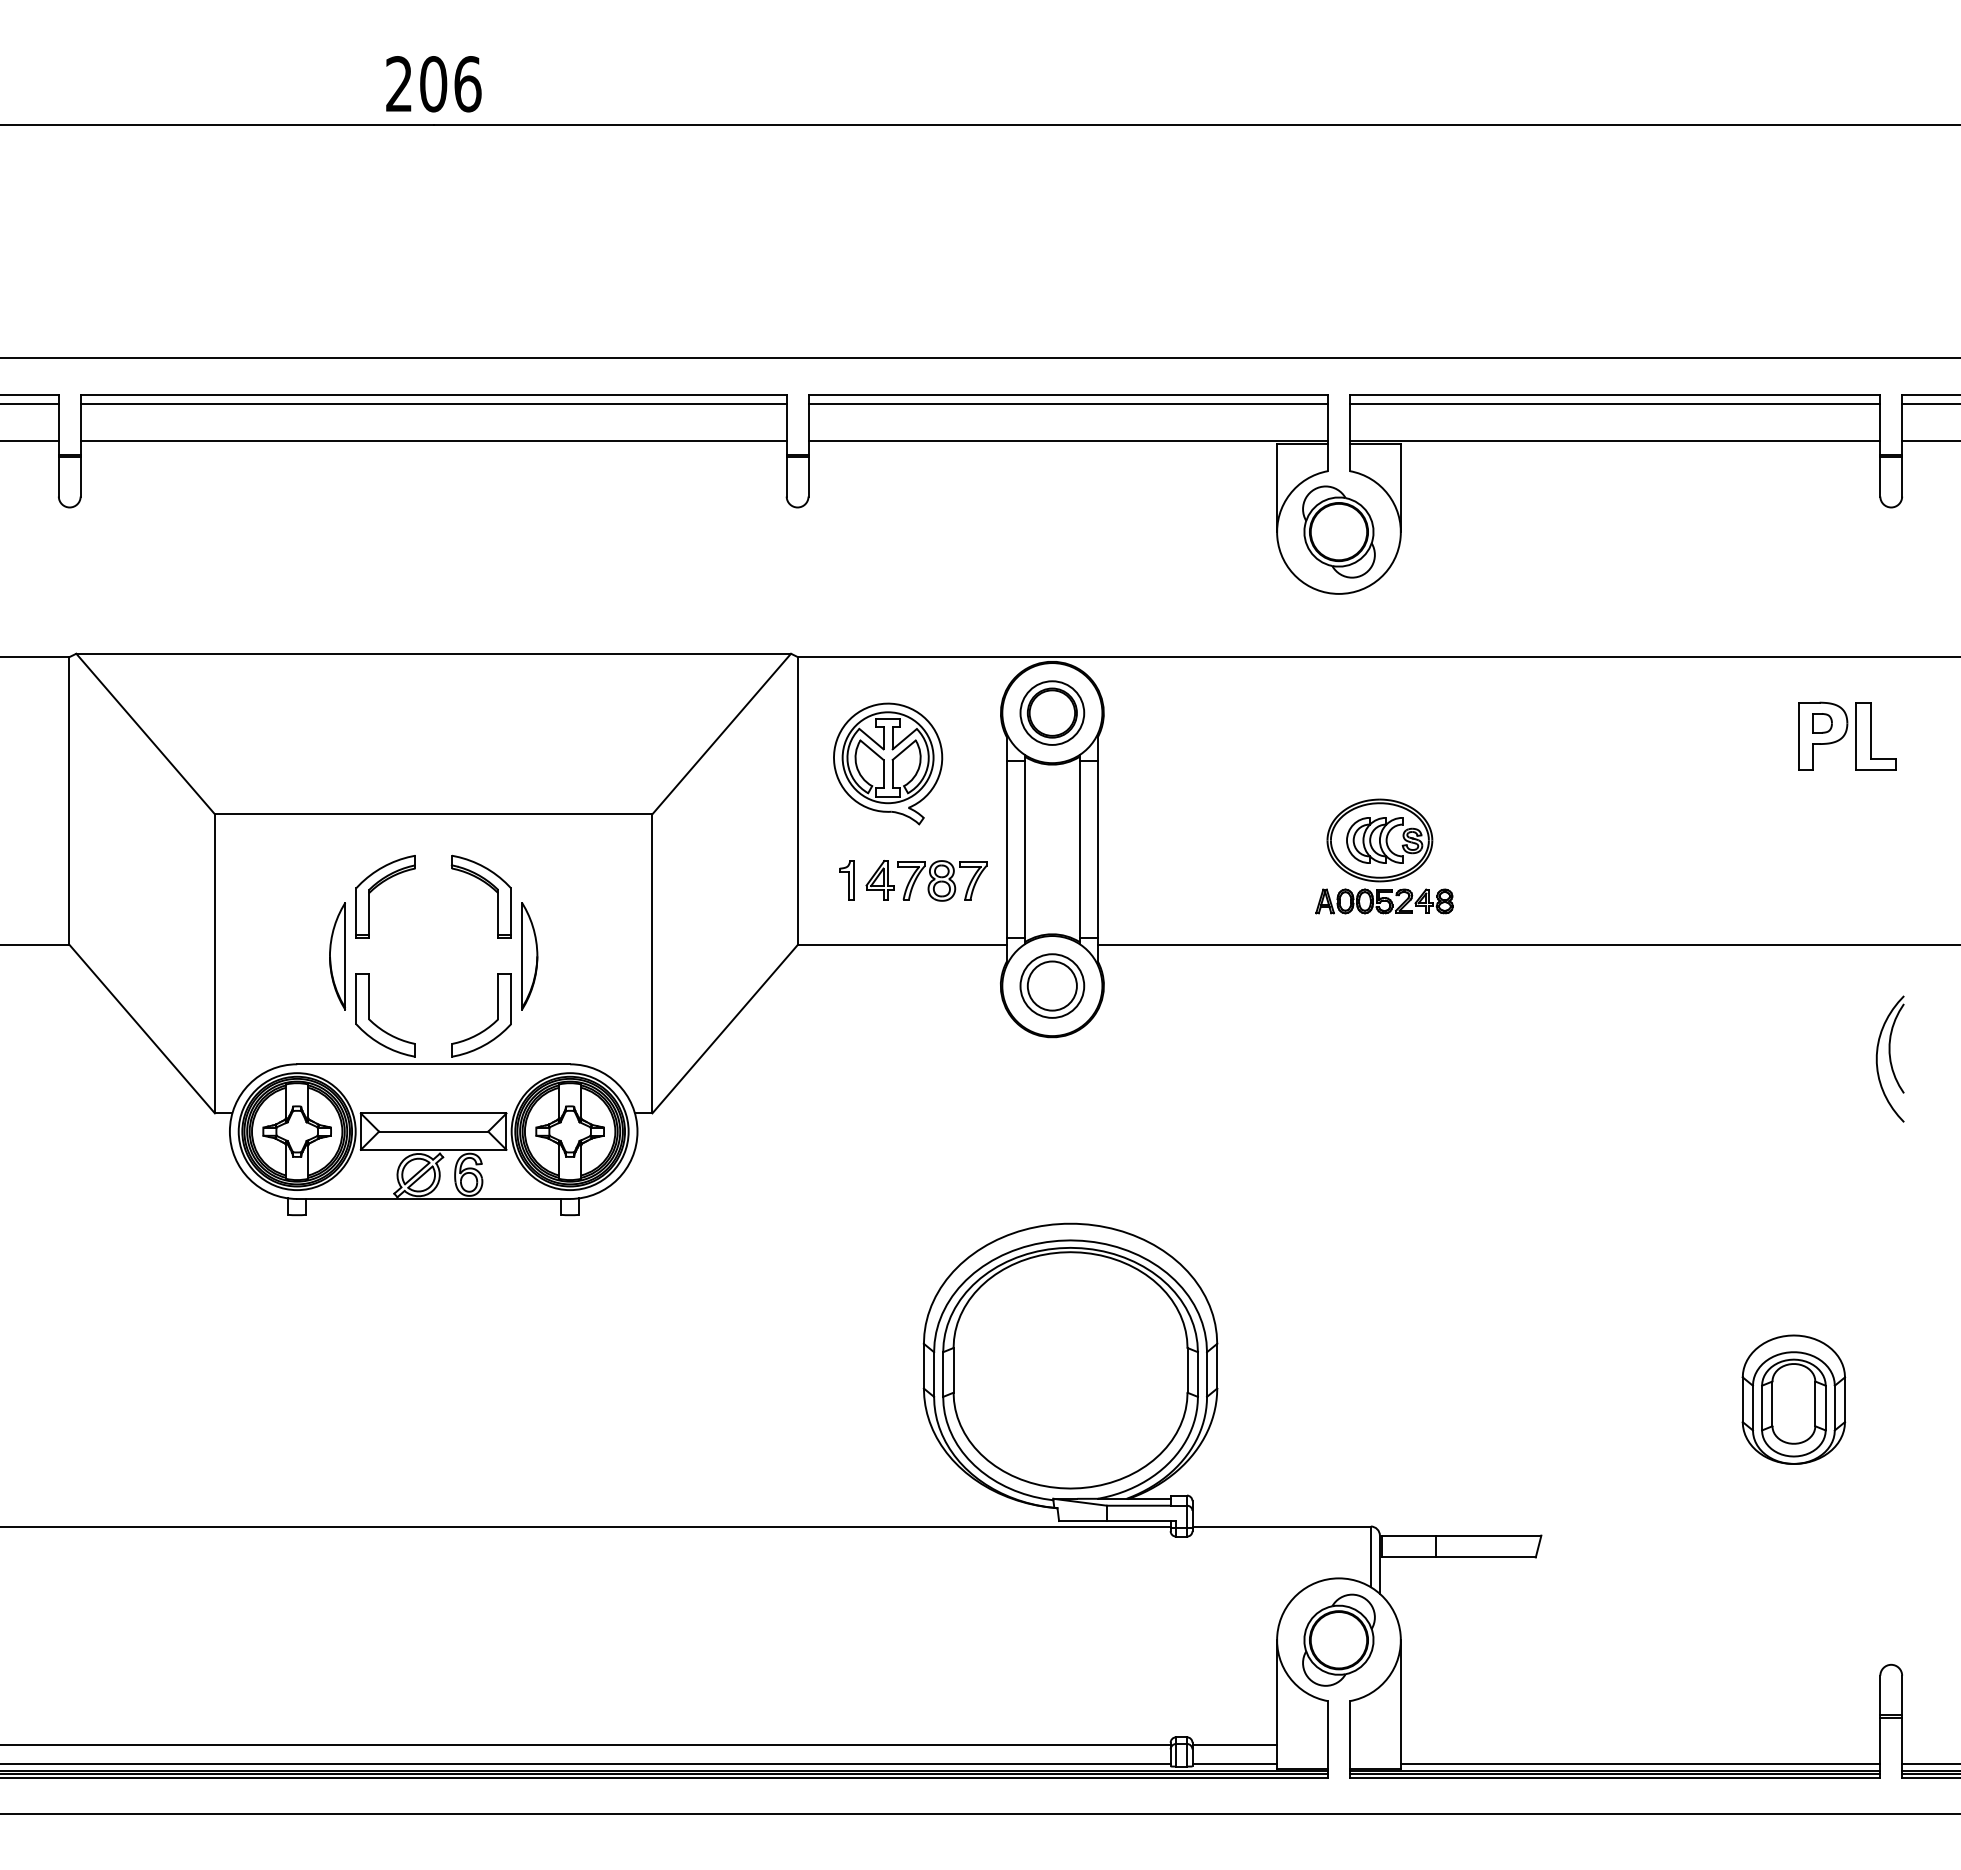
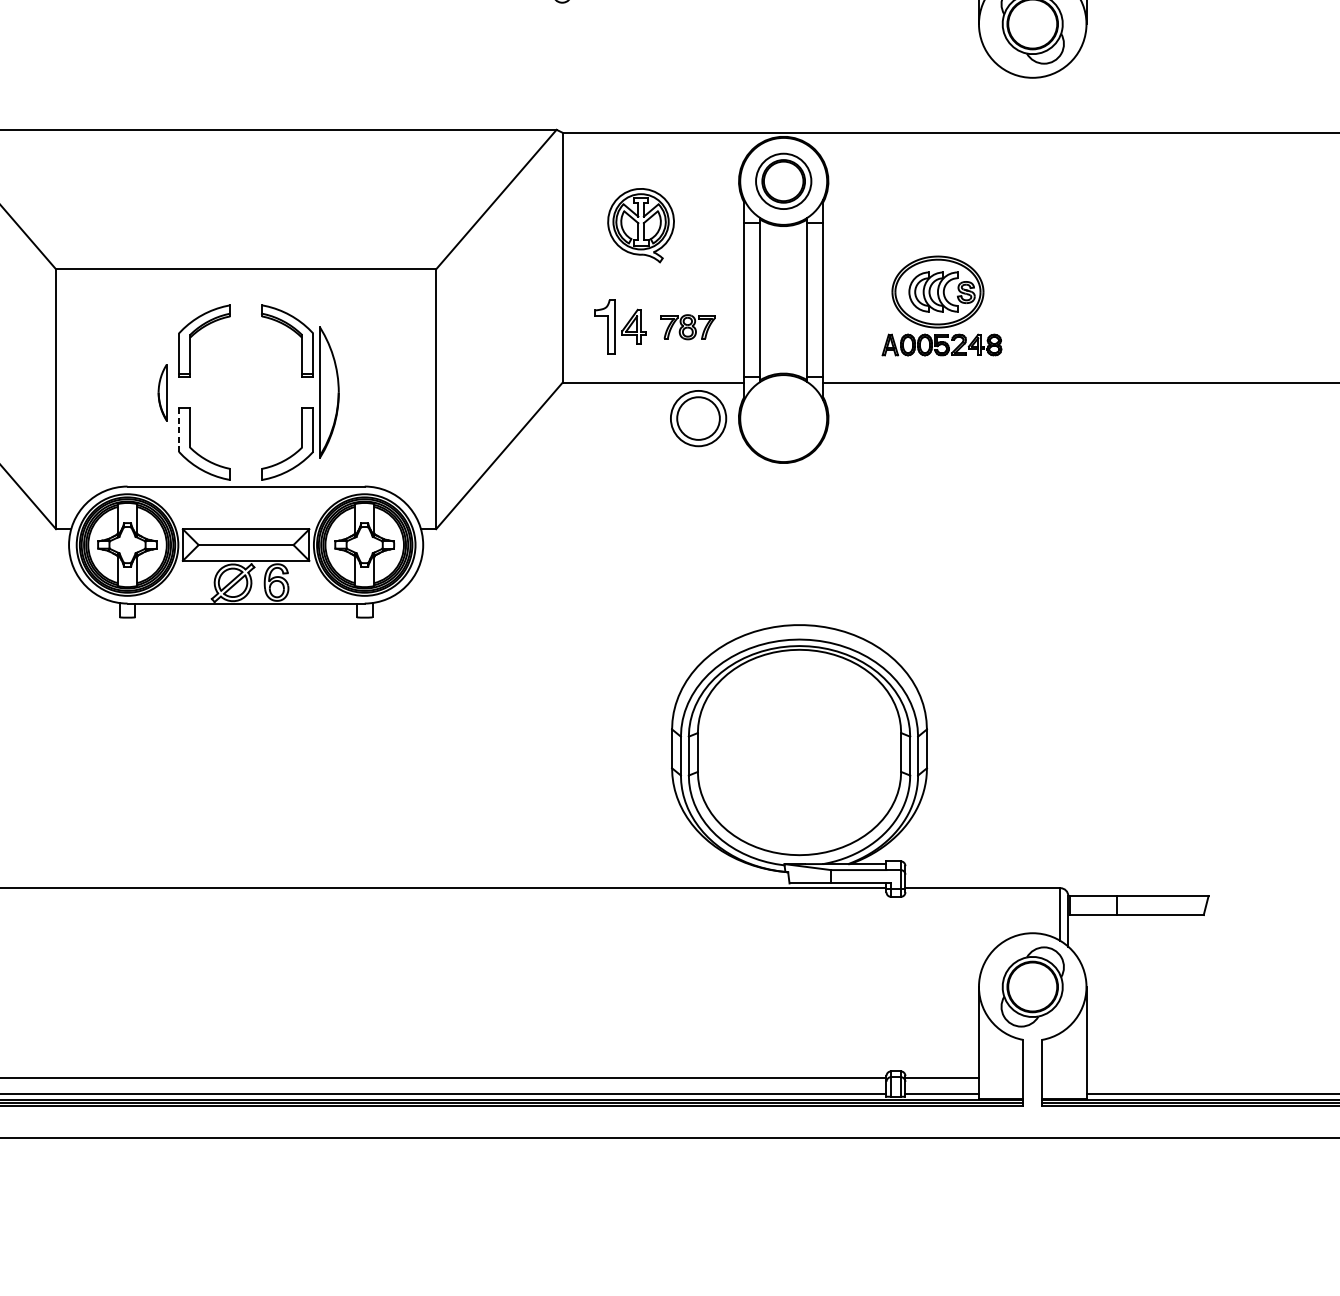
part: (888, 763) -> (641, 225), size x0.7
part: (1384, 856) -> (941, 305), moved
part: (846, 880) -> (604, 326), size x1.6
part: (942, 880) -> (688, 326), size x0.7
part: (337, 956) -> (162, 392), size x0.6
part: (529, 956) -> (329, 392), size x1.4
part: (1052, 985) -> (698, 418), moved
line: (356, 999) -> (179, 430), solid -> dashed

